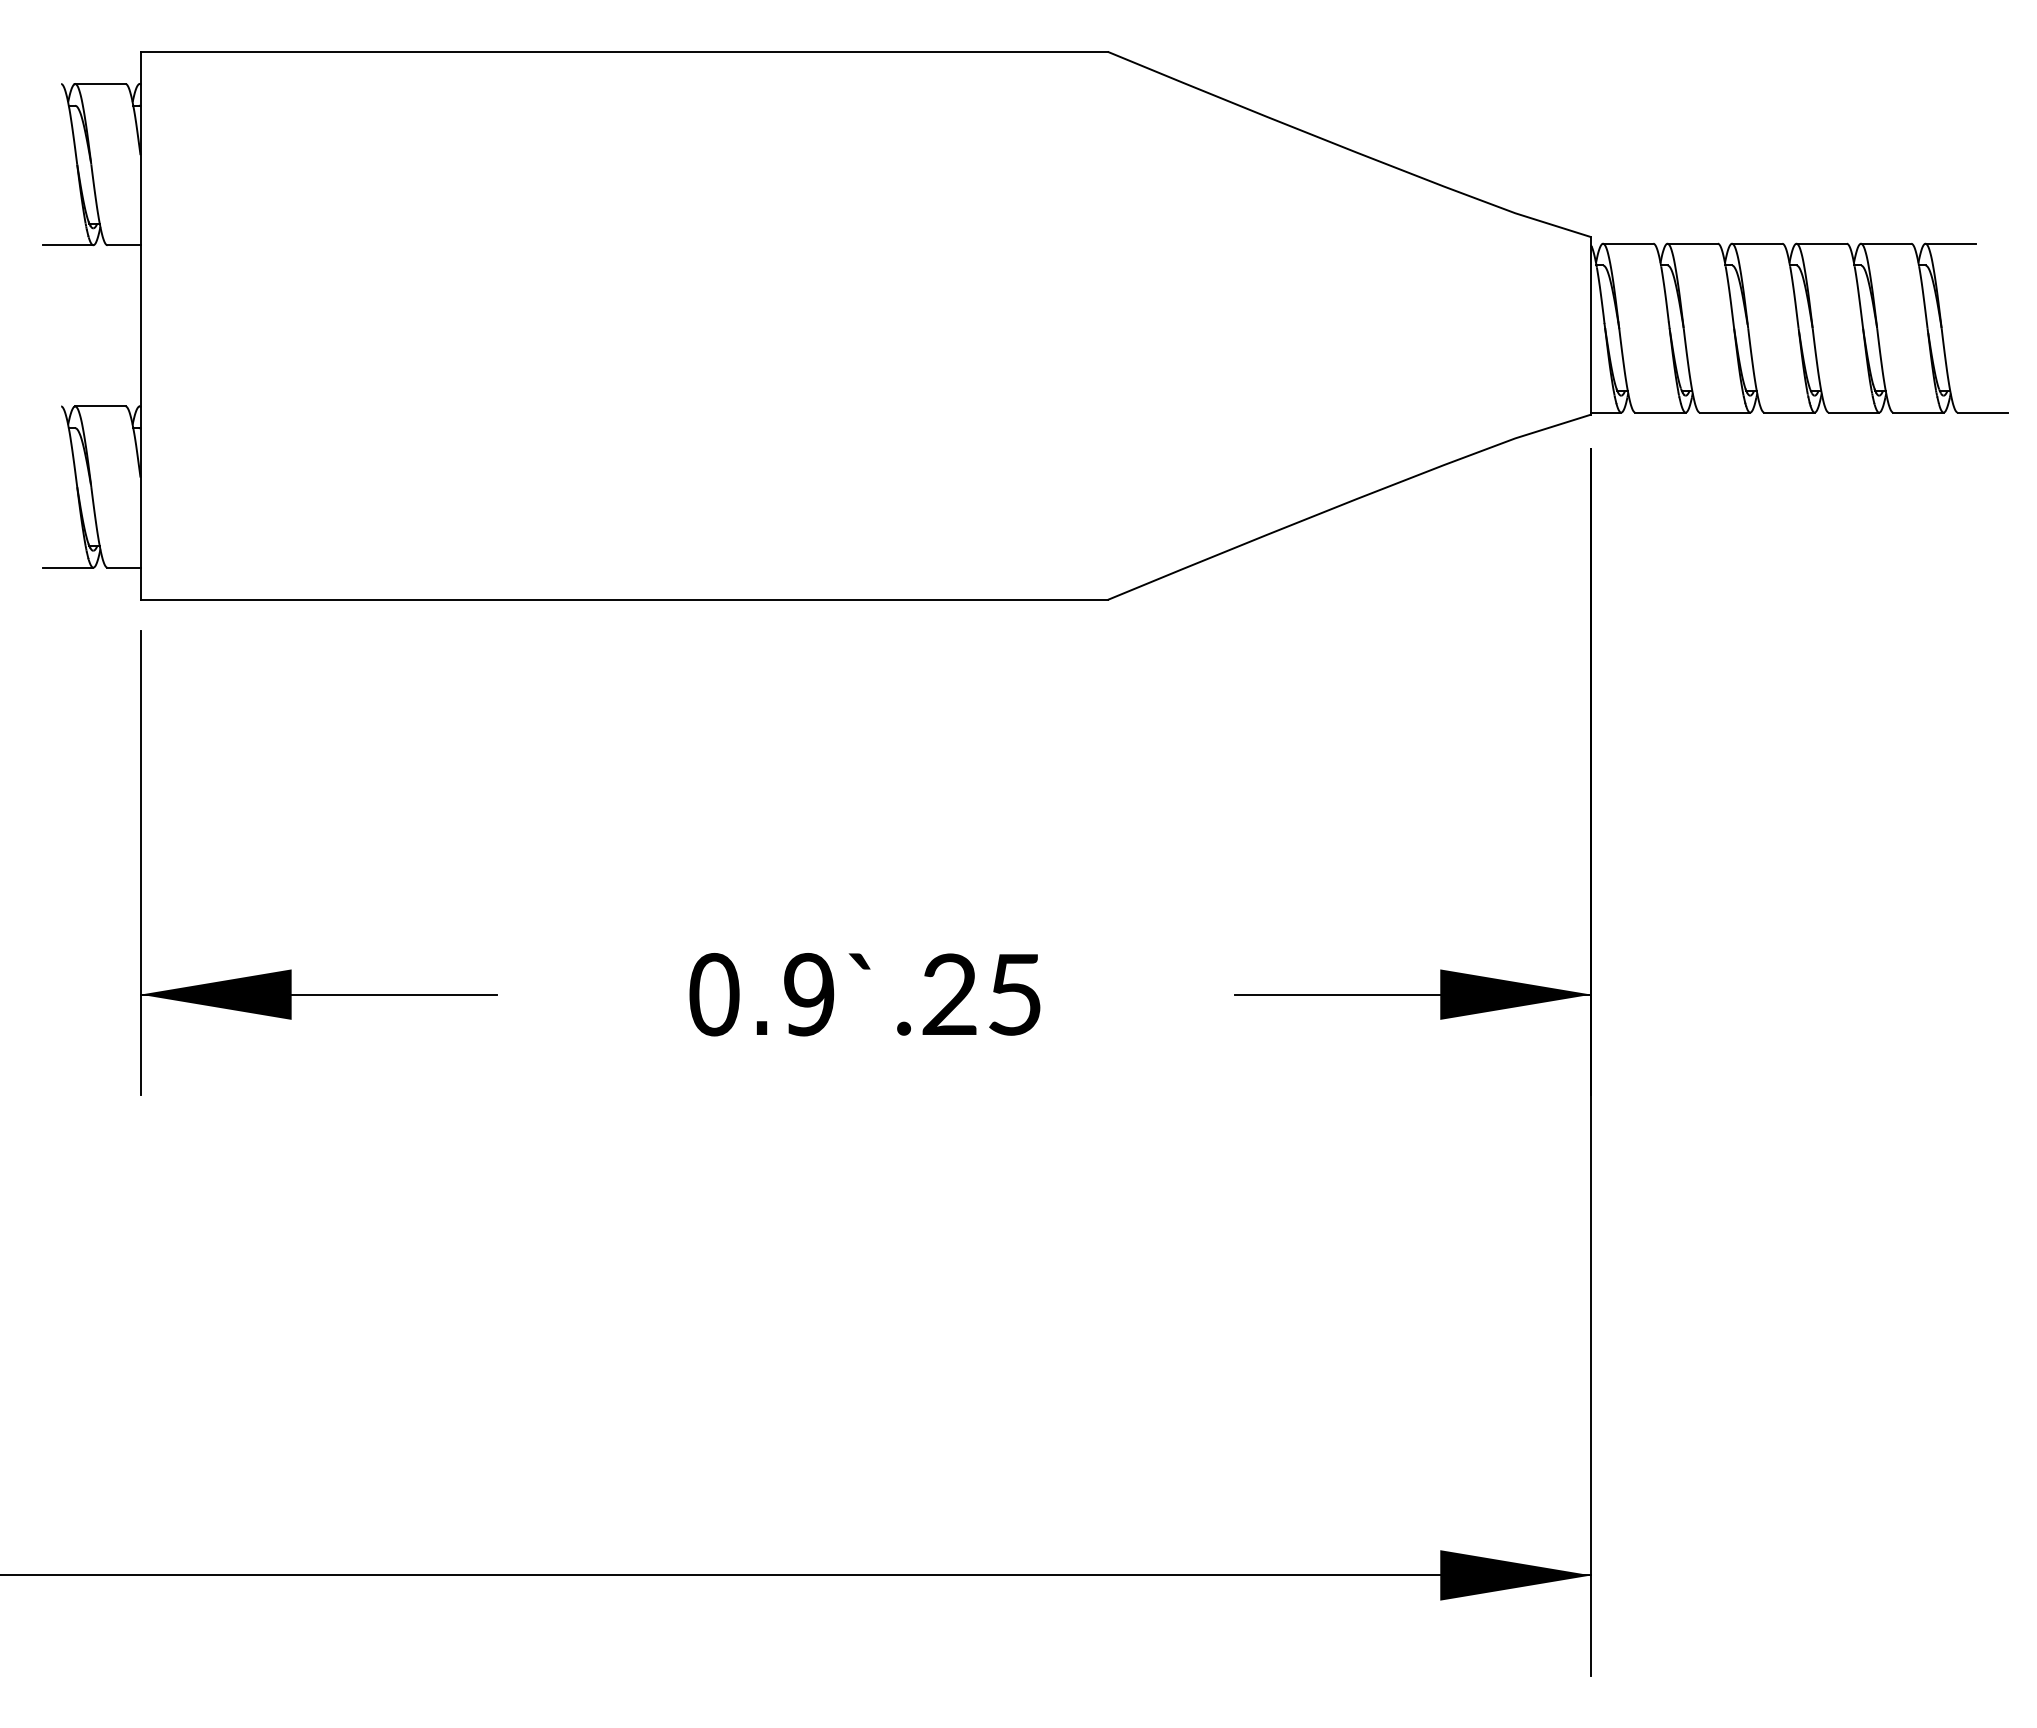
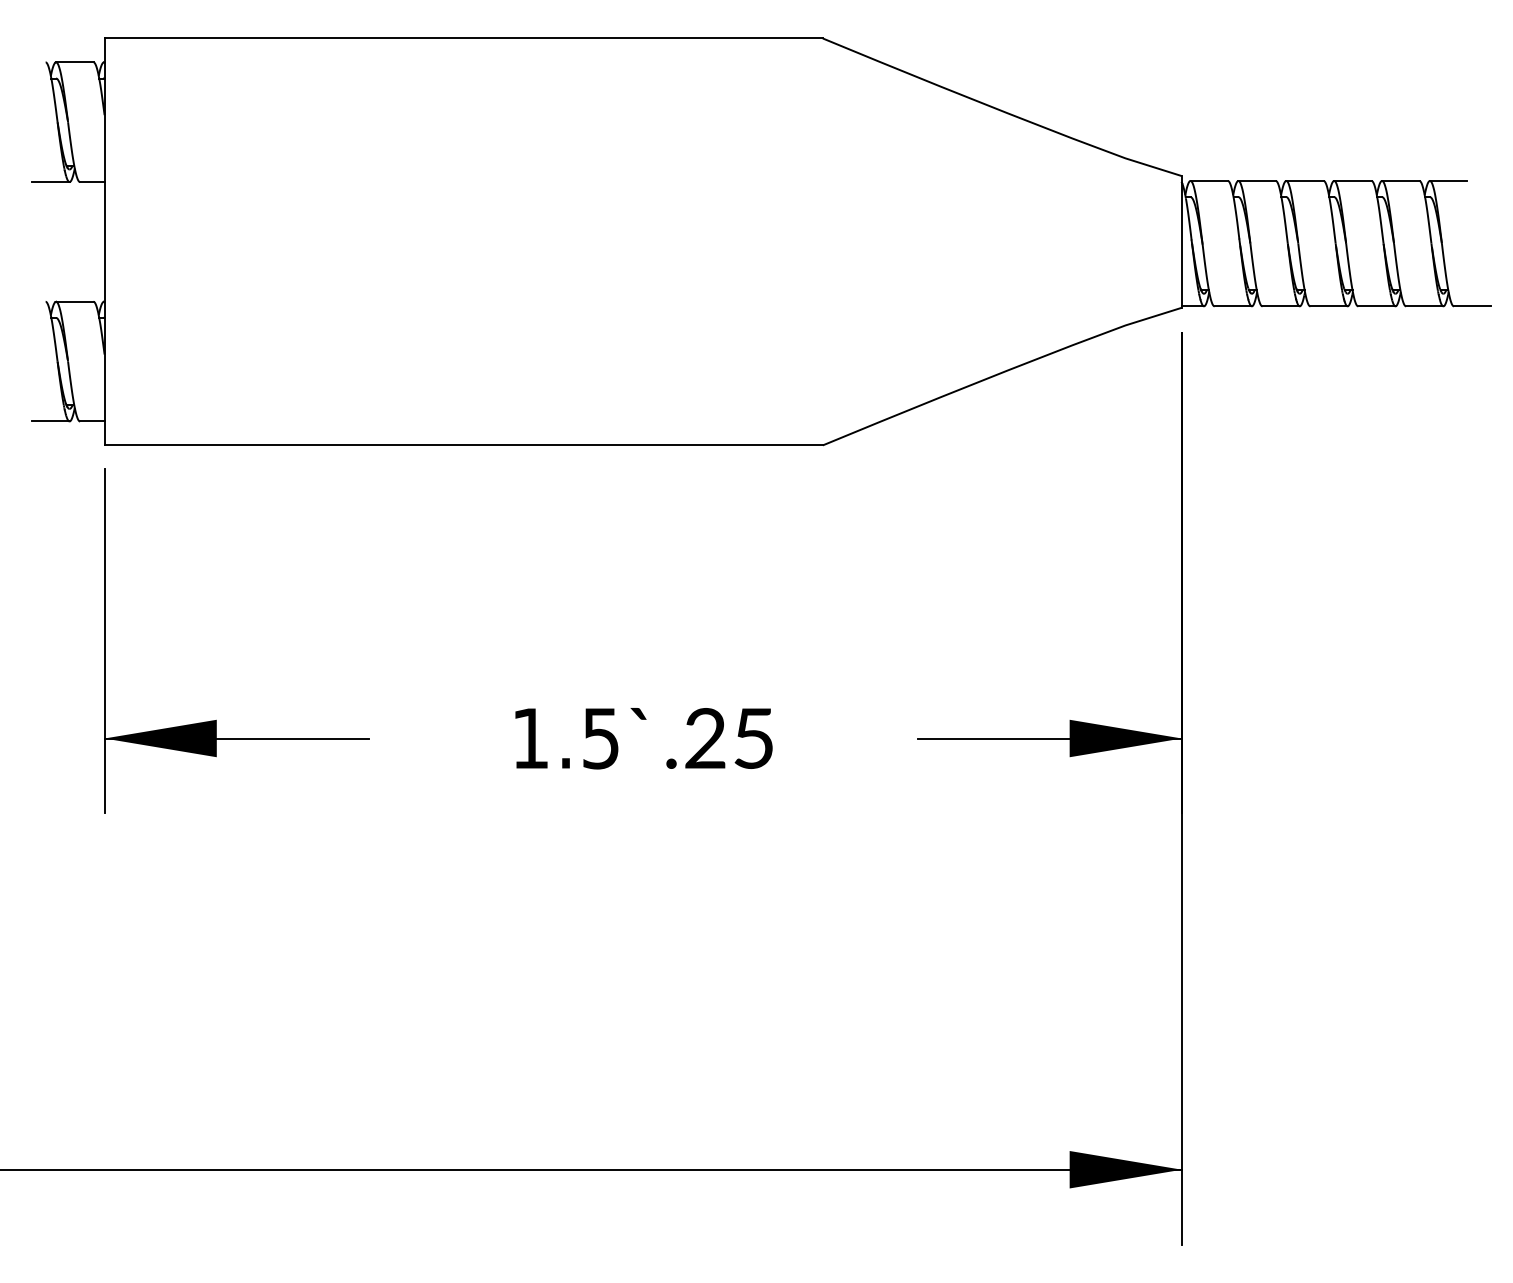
text: (761, 994) -> (565, 738), 0.9 -> 1.5

